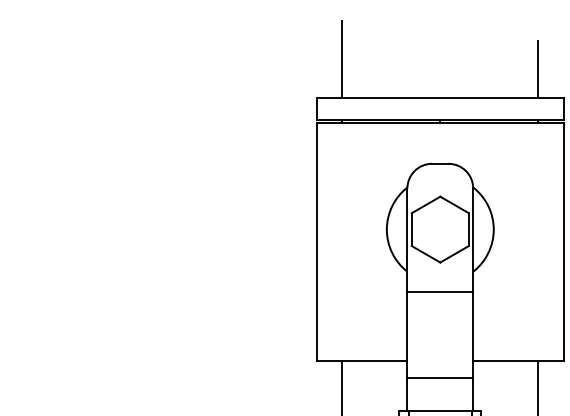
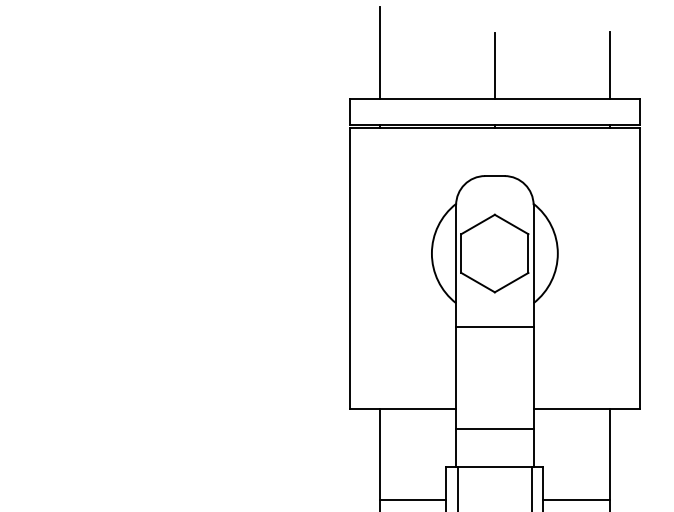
line: (440, 69) -> (494, 65), added

